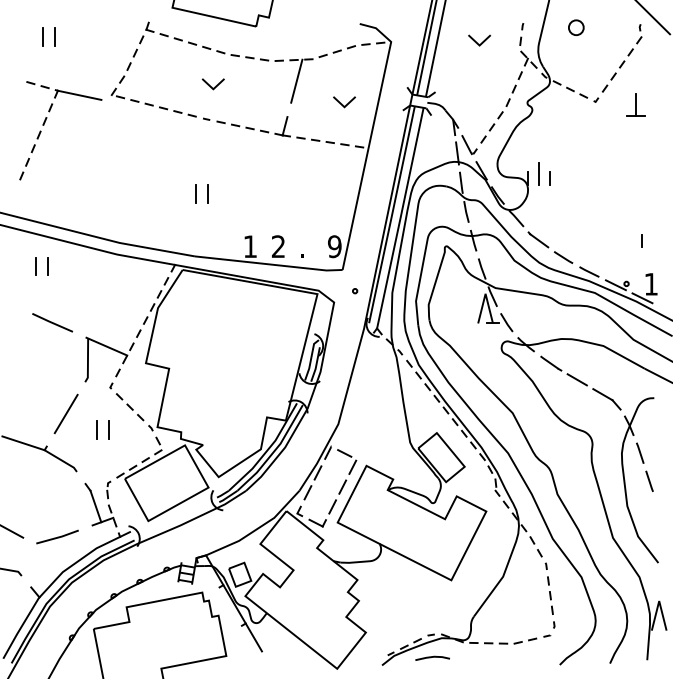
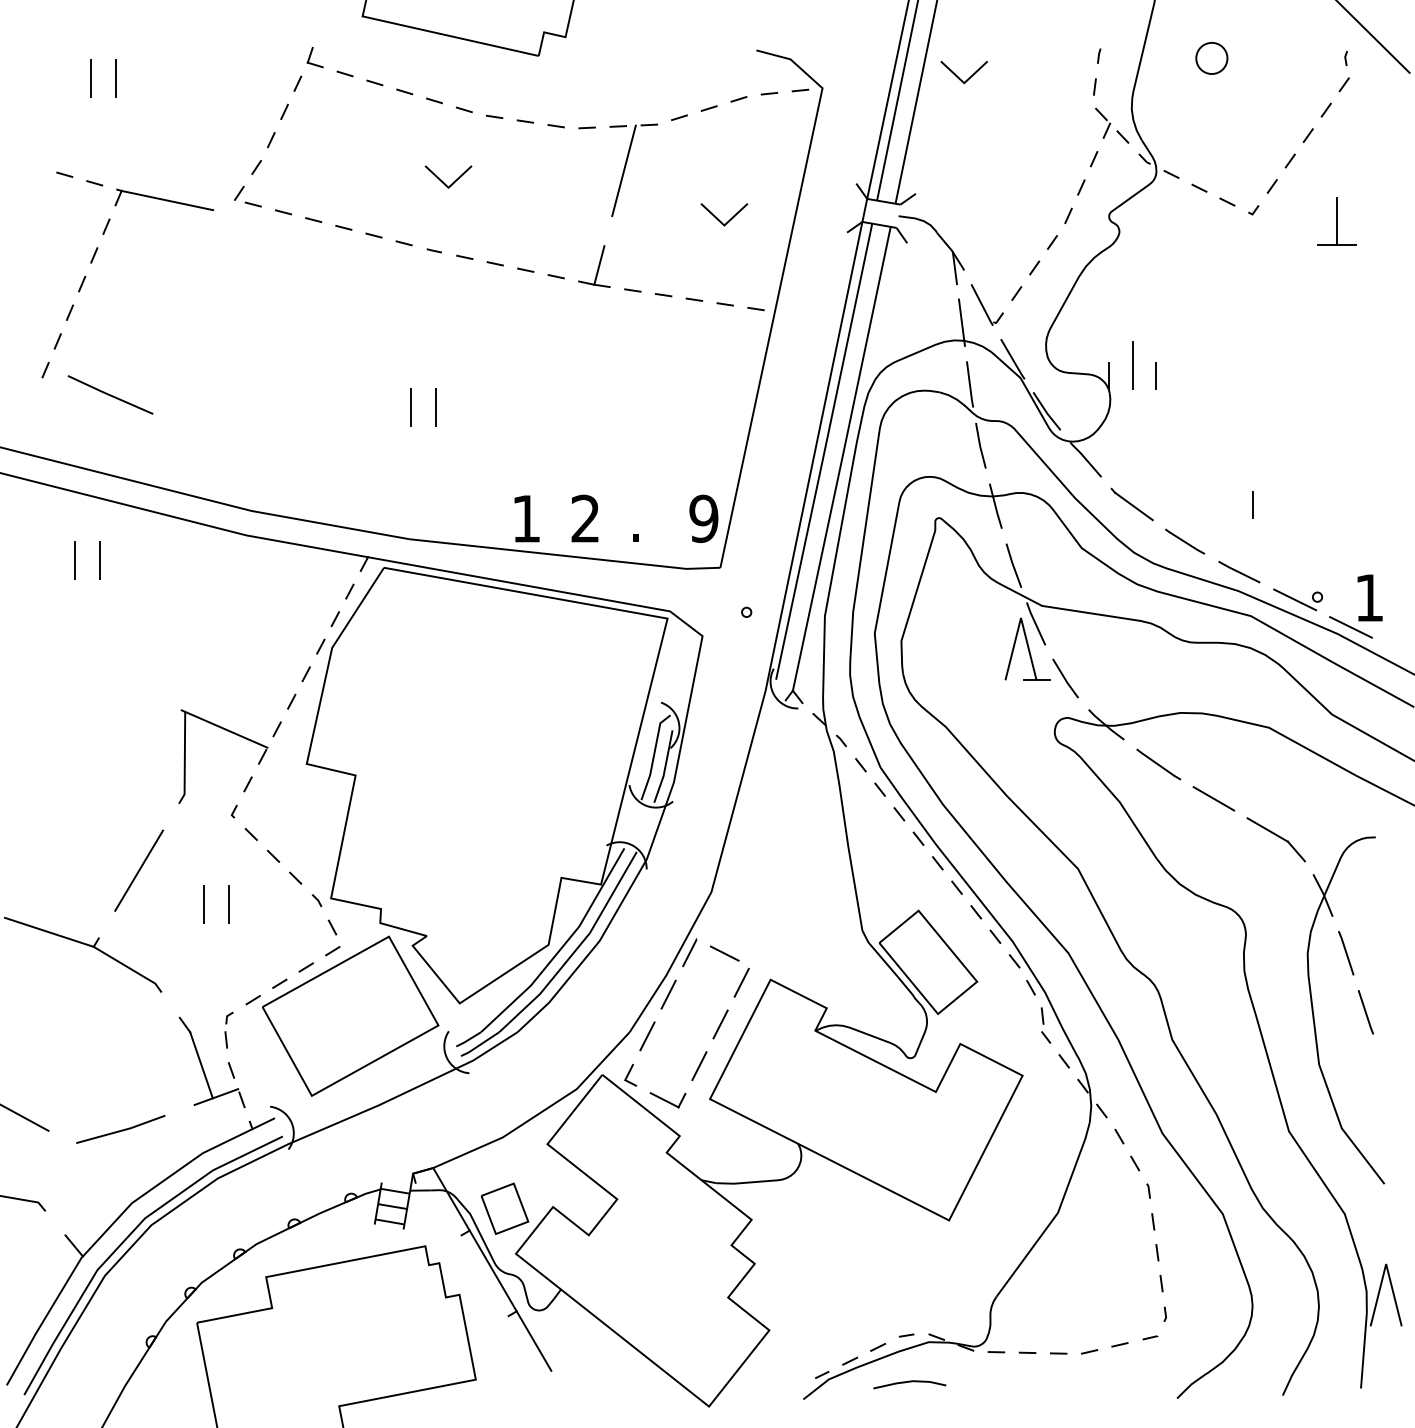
line: (477, 42) -> (959, 76), moved
line: (641, 240) -> (1252, 503), moved
line: (52, 322) -> (110, 394), moved

